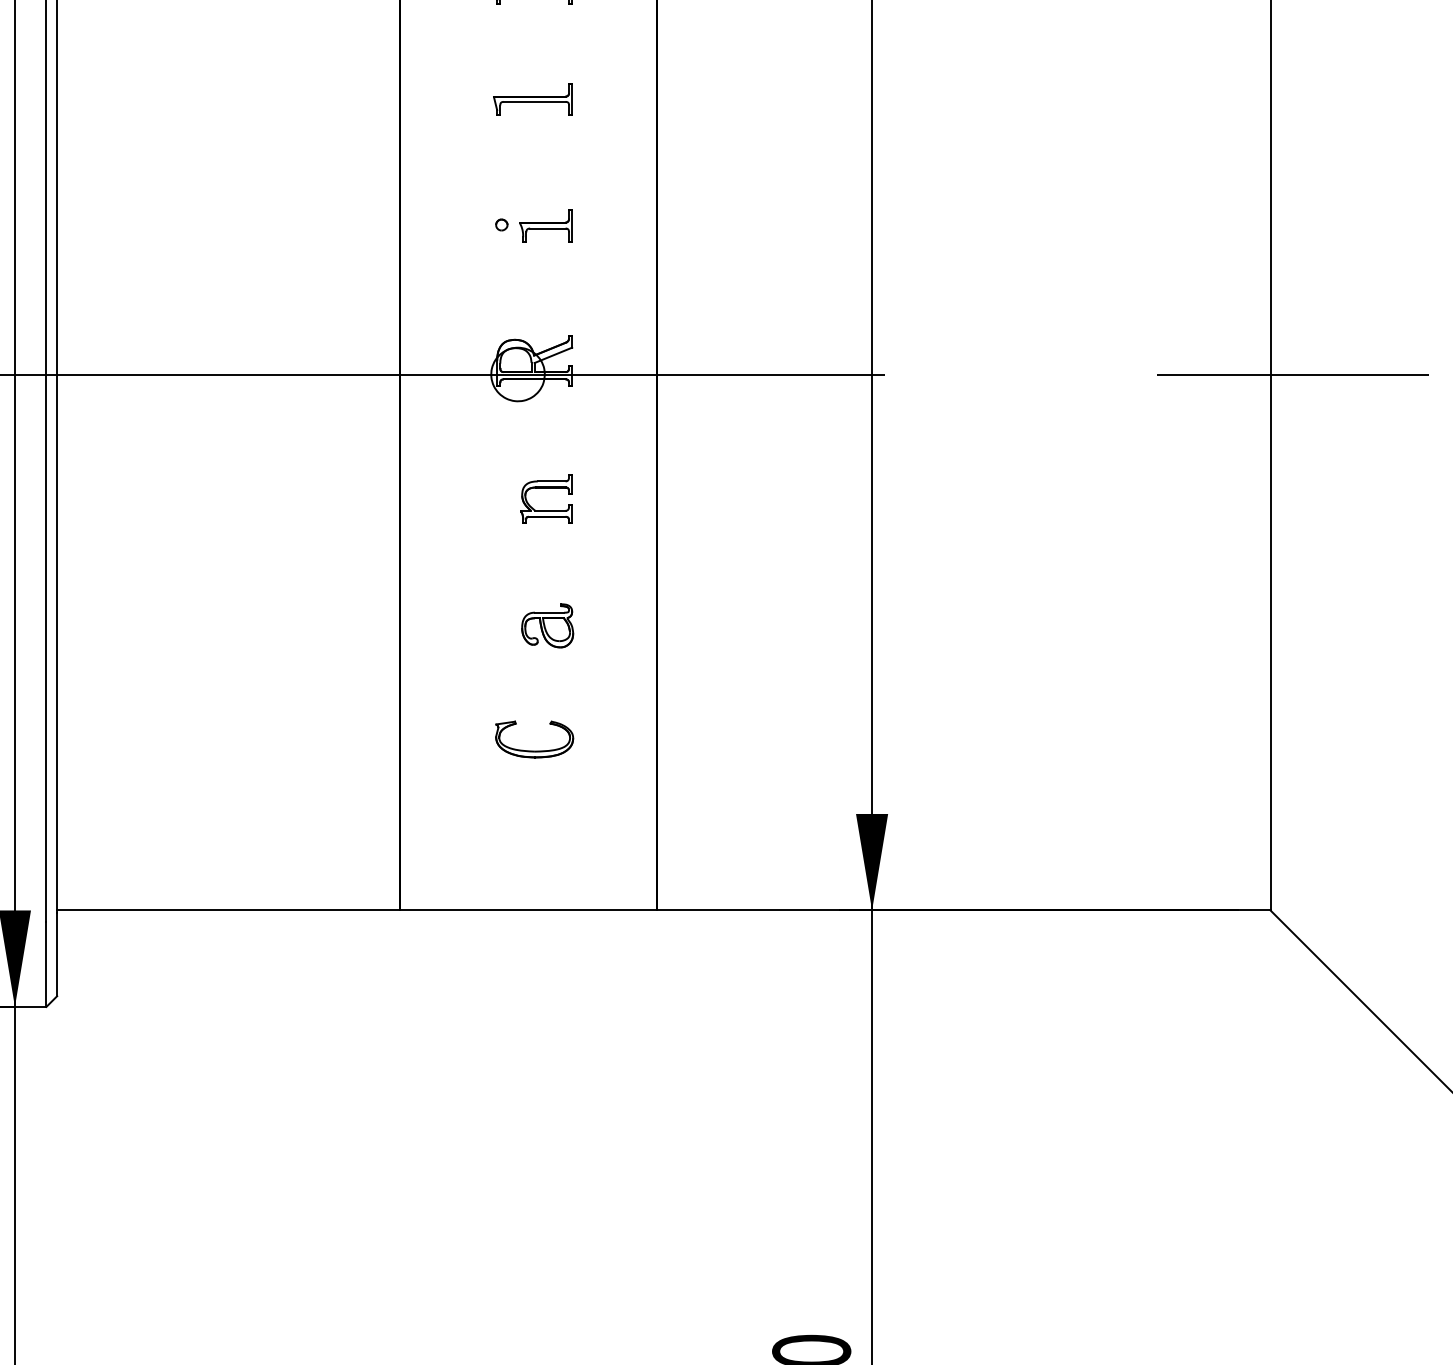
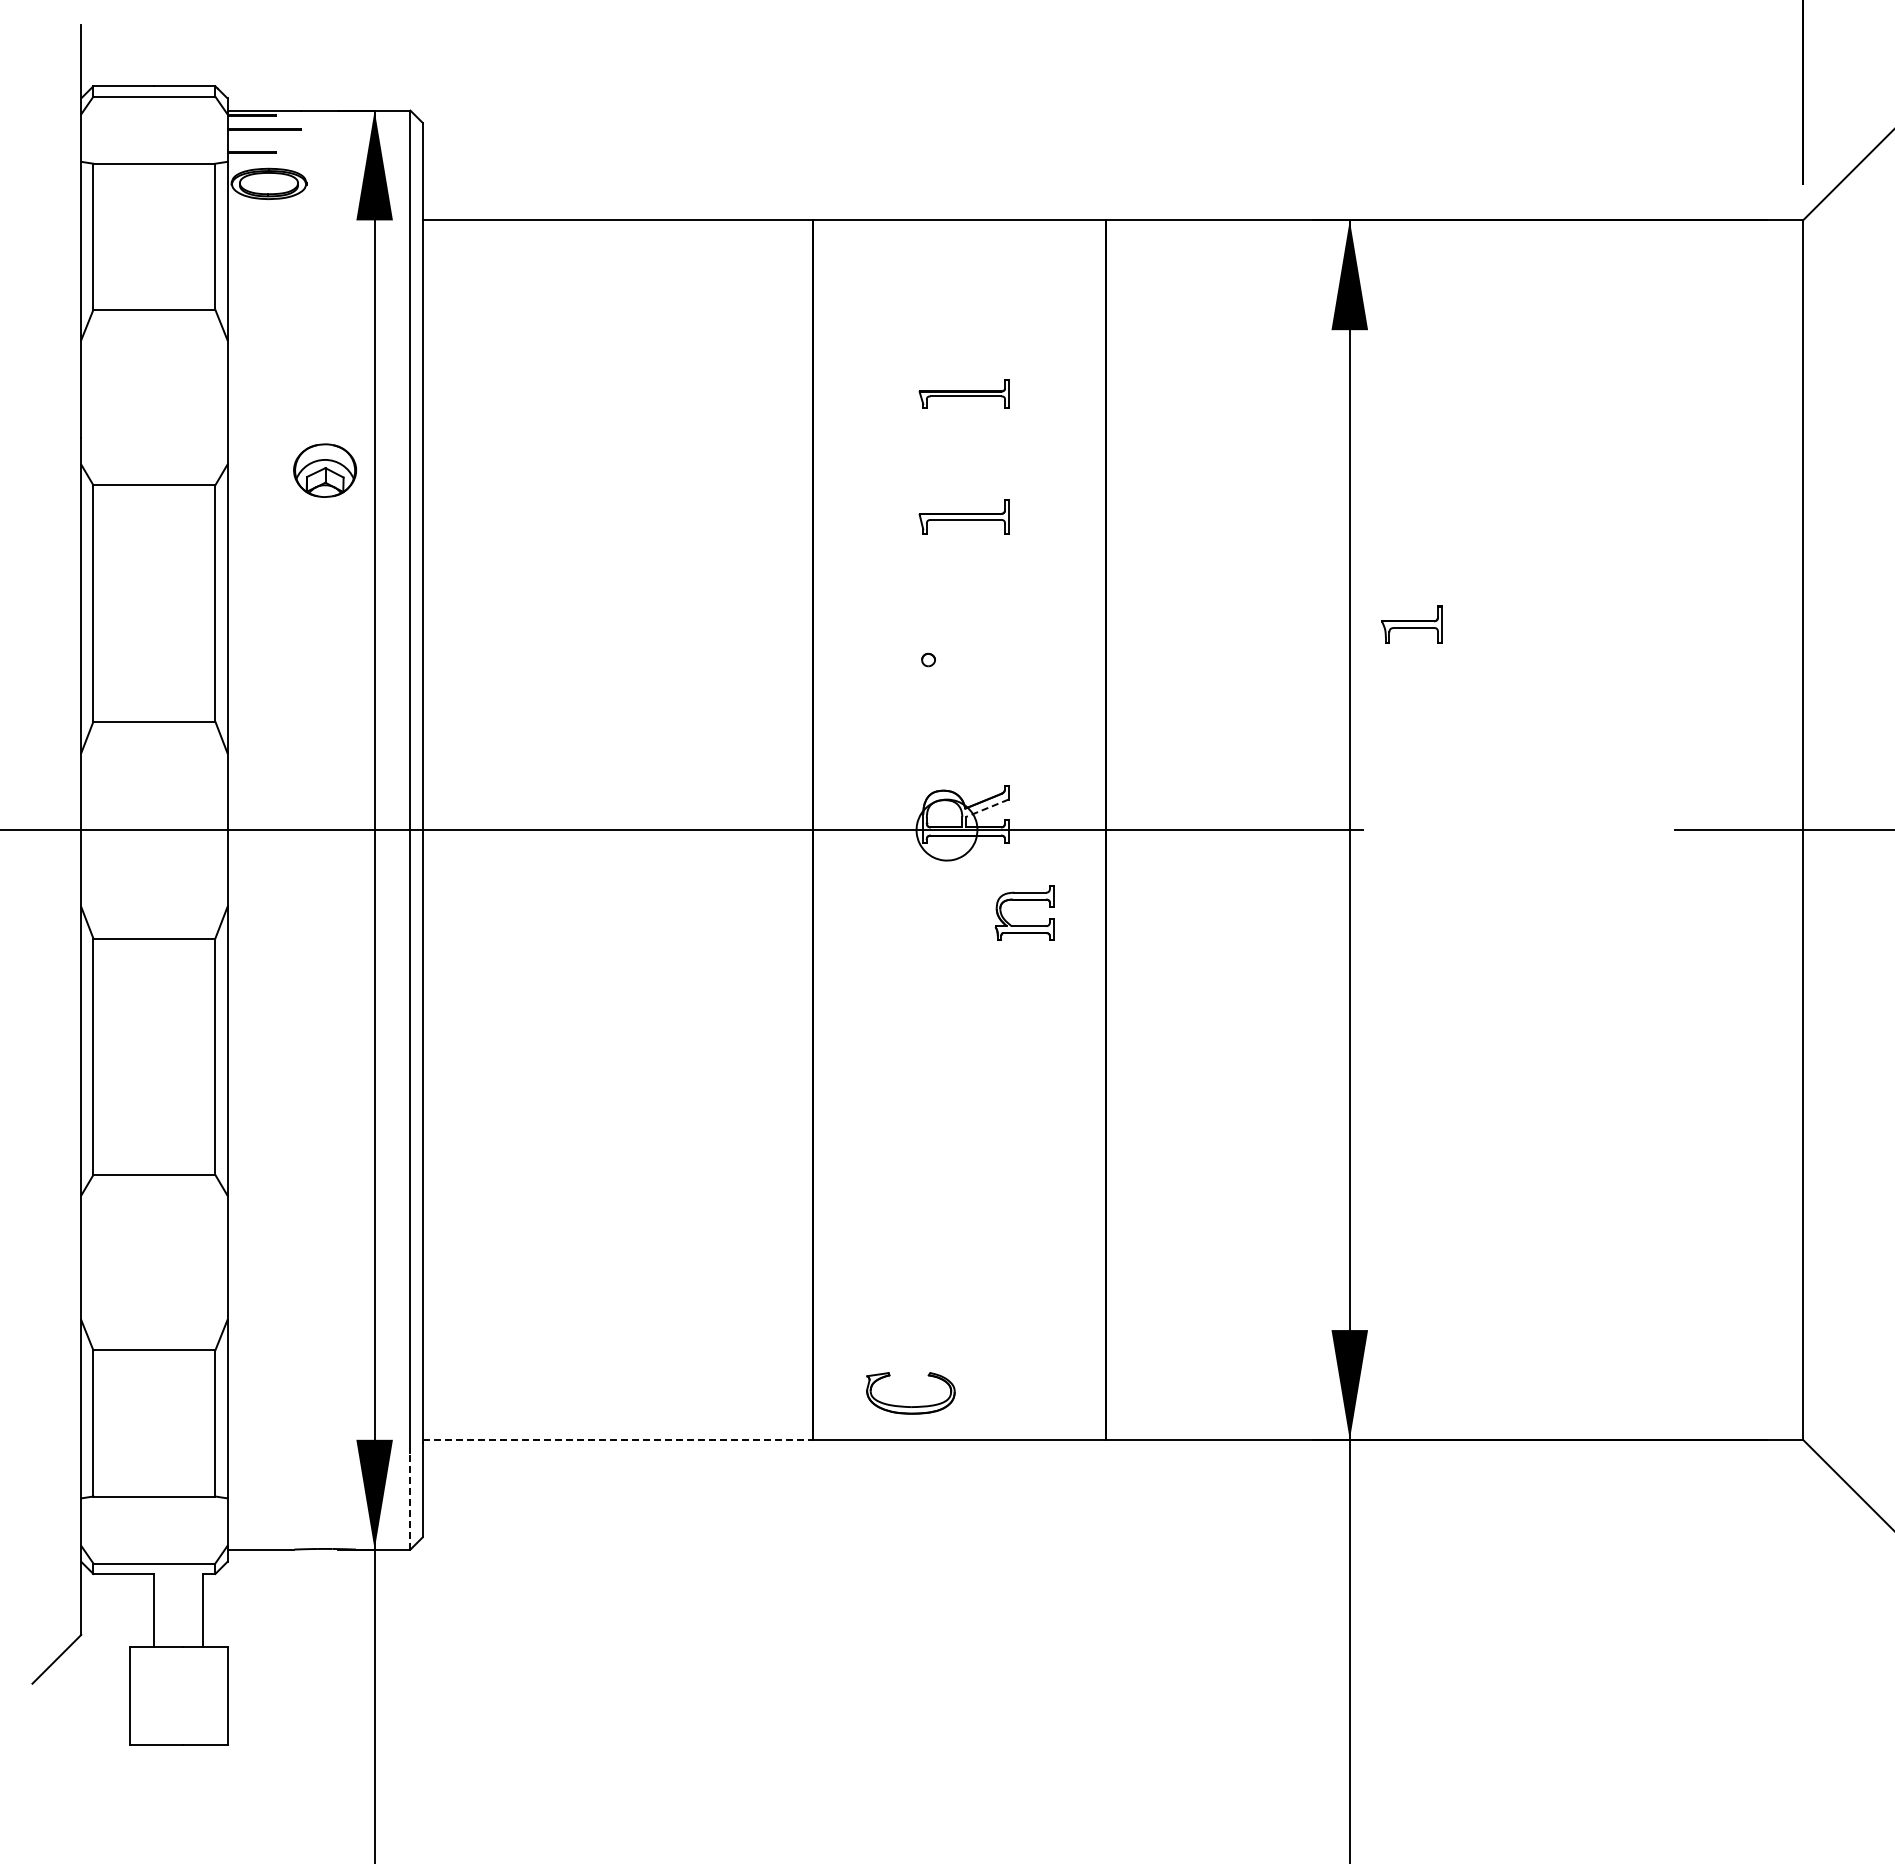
part: (545, 225) -> (1411, 624), moved
line: (552, 355) -> (986, 808), solid -> dashed
part: (546, 488) -> (1024, 900), moved
part: (547, 625) -> (980, 1115), removed
part: (534, 751) -> (910, 1406), moved
line: (229, 910) -> (618, 1439), solid -> dashed
line: (46, 963) -> (410, 1500), solid -> dashed

